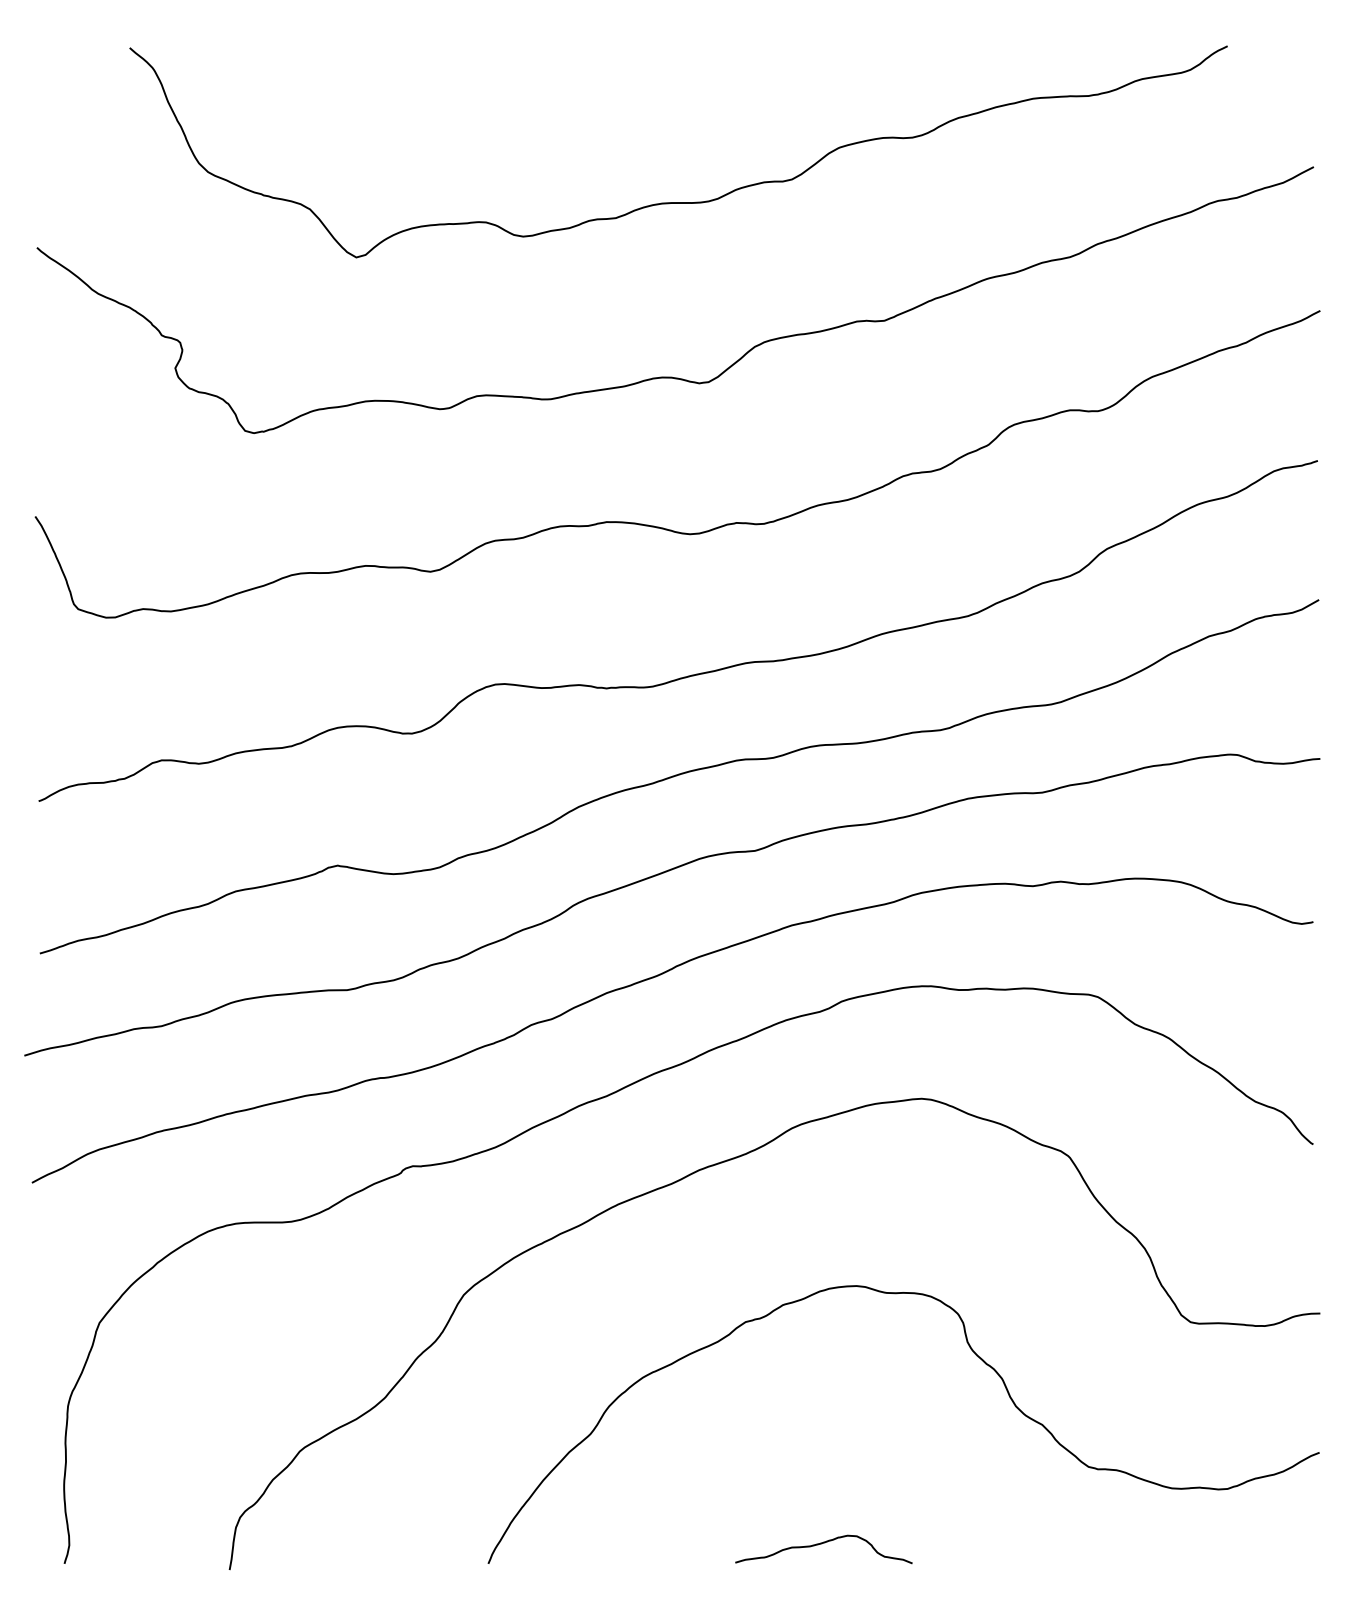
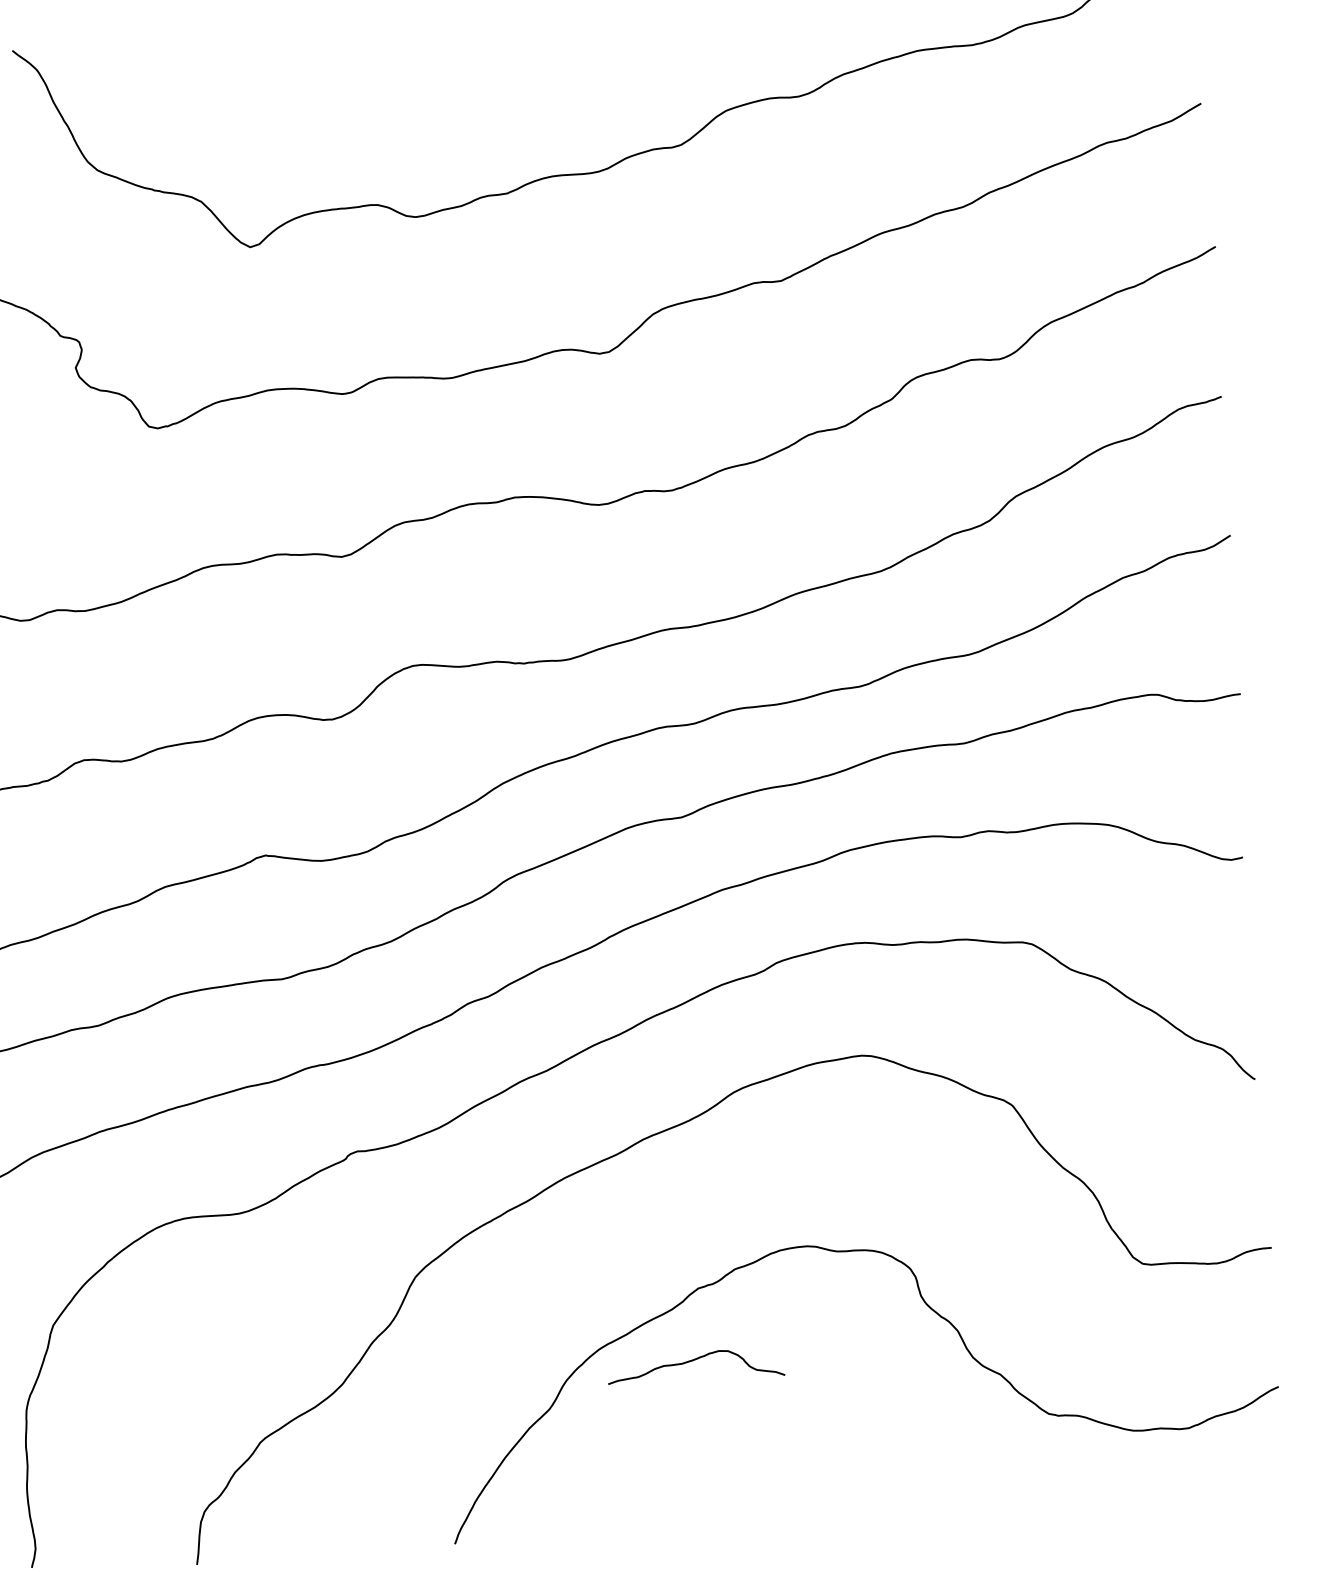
curve: (821, 1544) -> (693, 1361), moved

